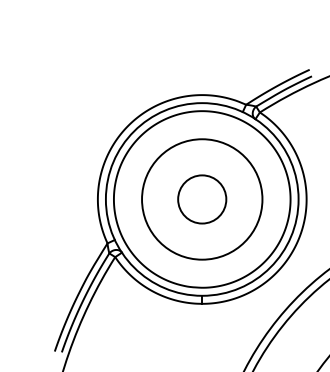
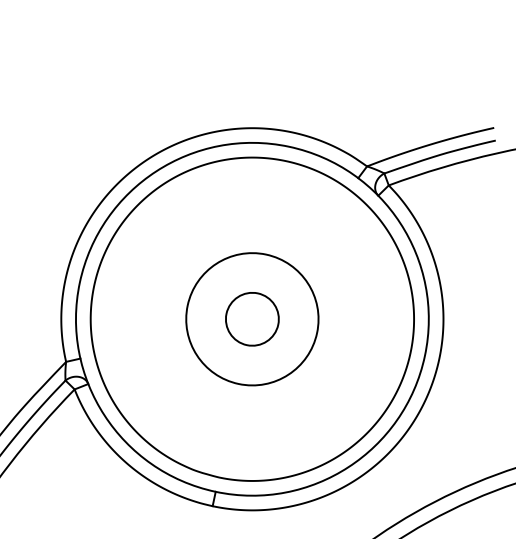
circle: (202, 199) -> (252, 319), size x0.6
circle: (202, 199) -> (252, 319), size x0.6

